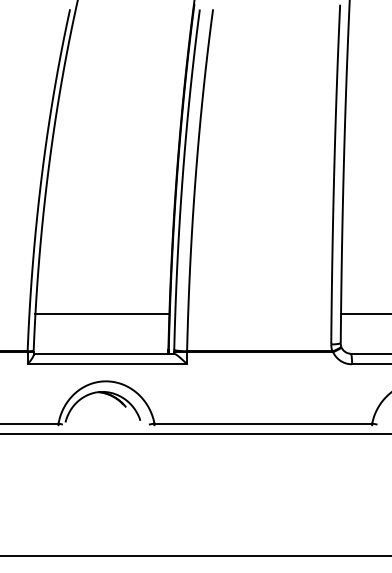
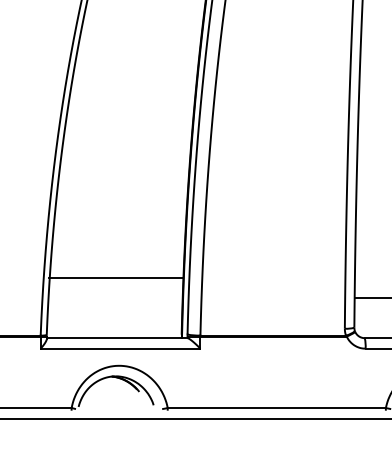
line: (102, 314) -> (115, 278), moved

